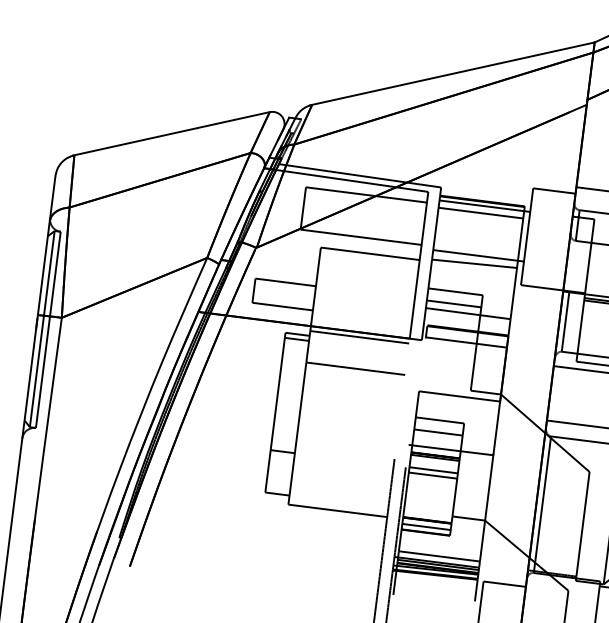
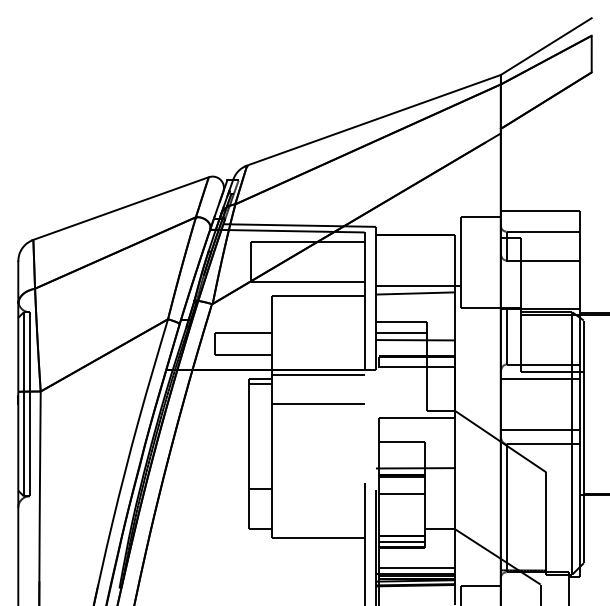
line: (484, 206) -> (418, 239), removed
line: (480, 212) -> (415, 245), removed
line: (437, 432) -> (401, 453), removed
line: (433, 470) -> (401, 489), removed

